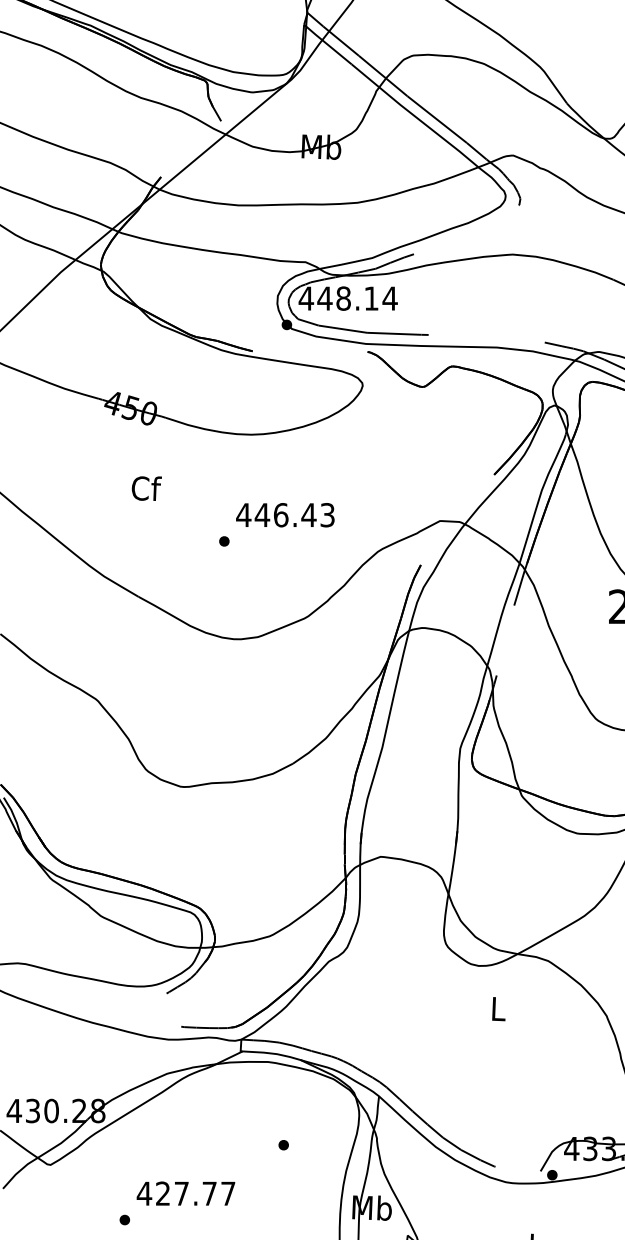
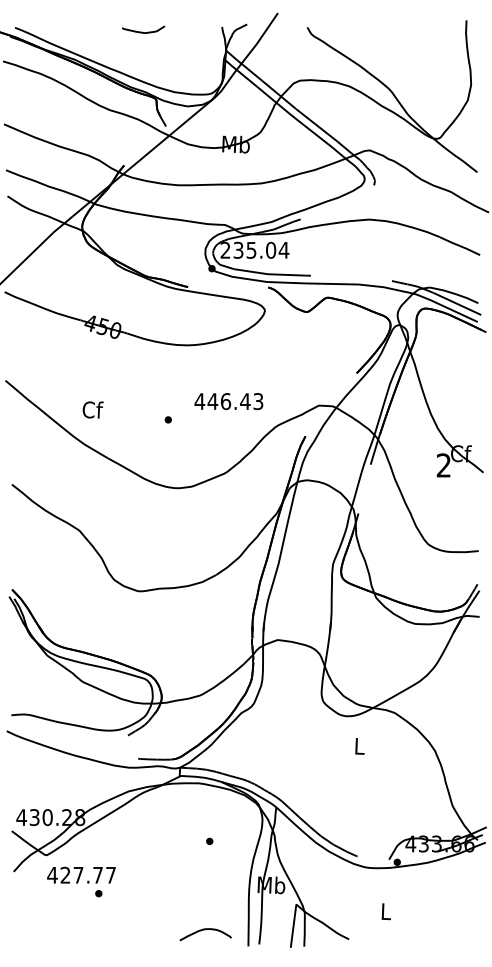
text: (339, 297) -> (248, 249), 448.14 -> 235.04
text: (145, 487) -> (92, 409), moved
text: (284, 515) -> (228, 401), moved
text: (185, 1192) -> (81, 874), moved

